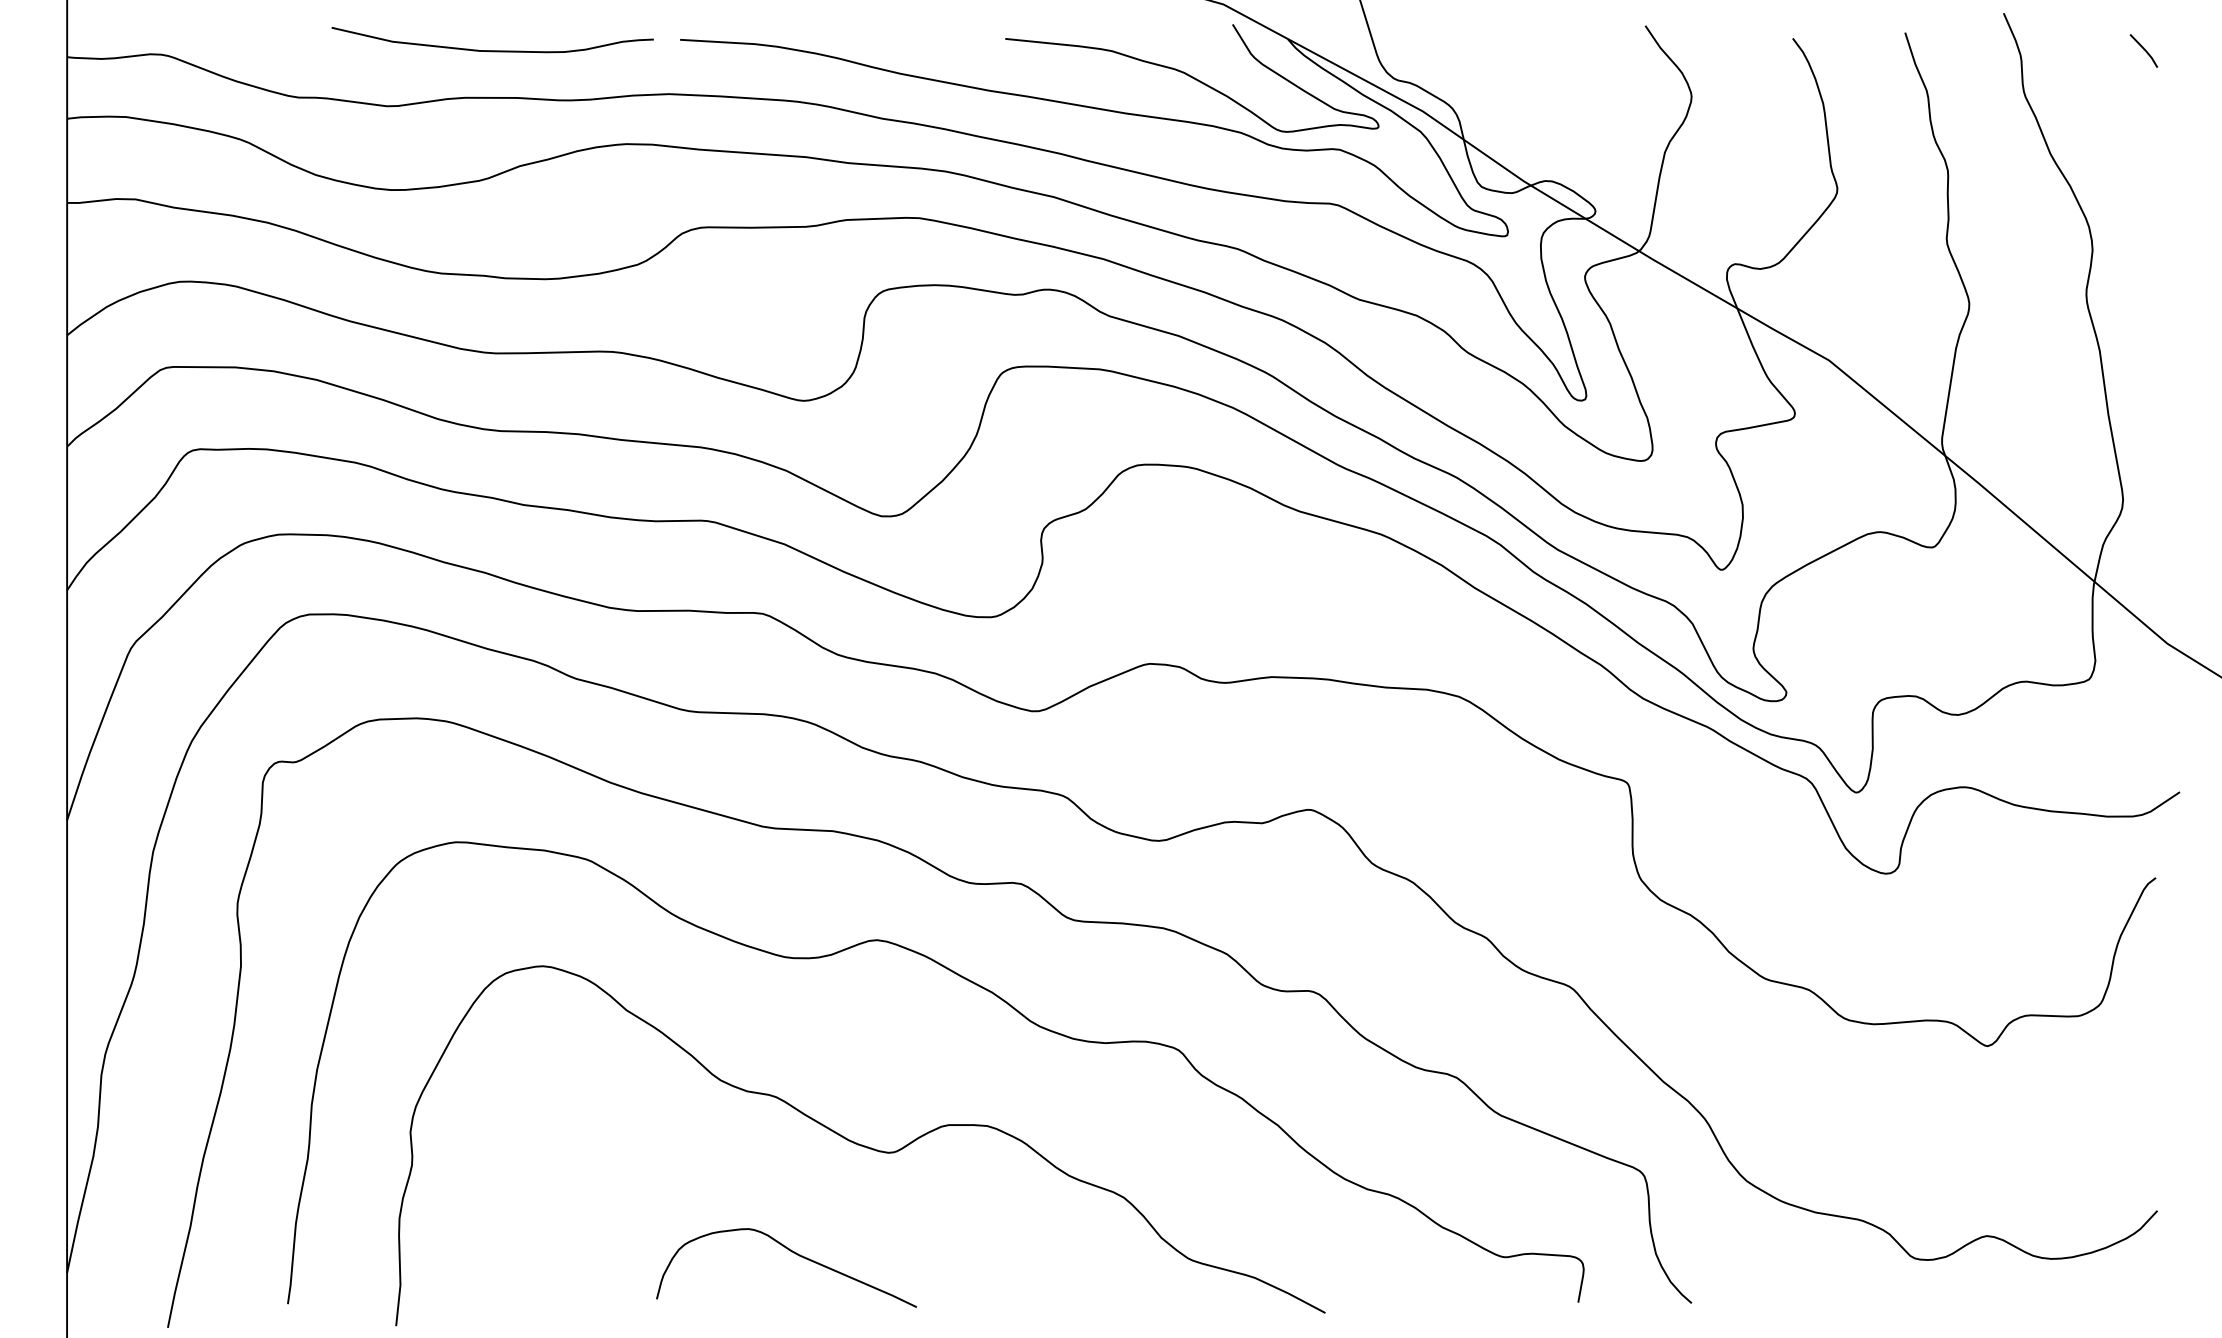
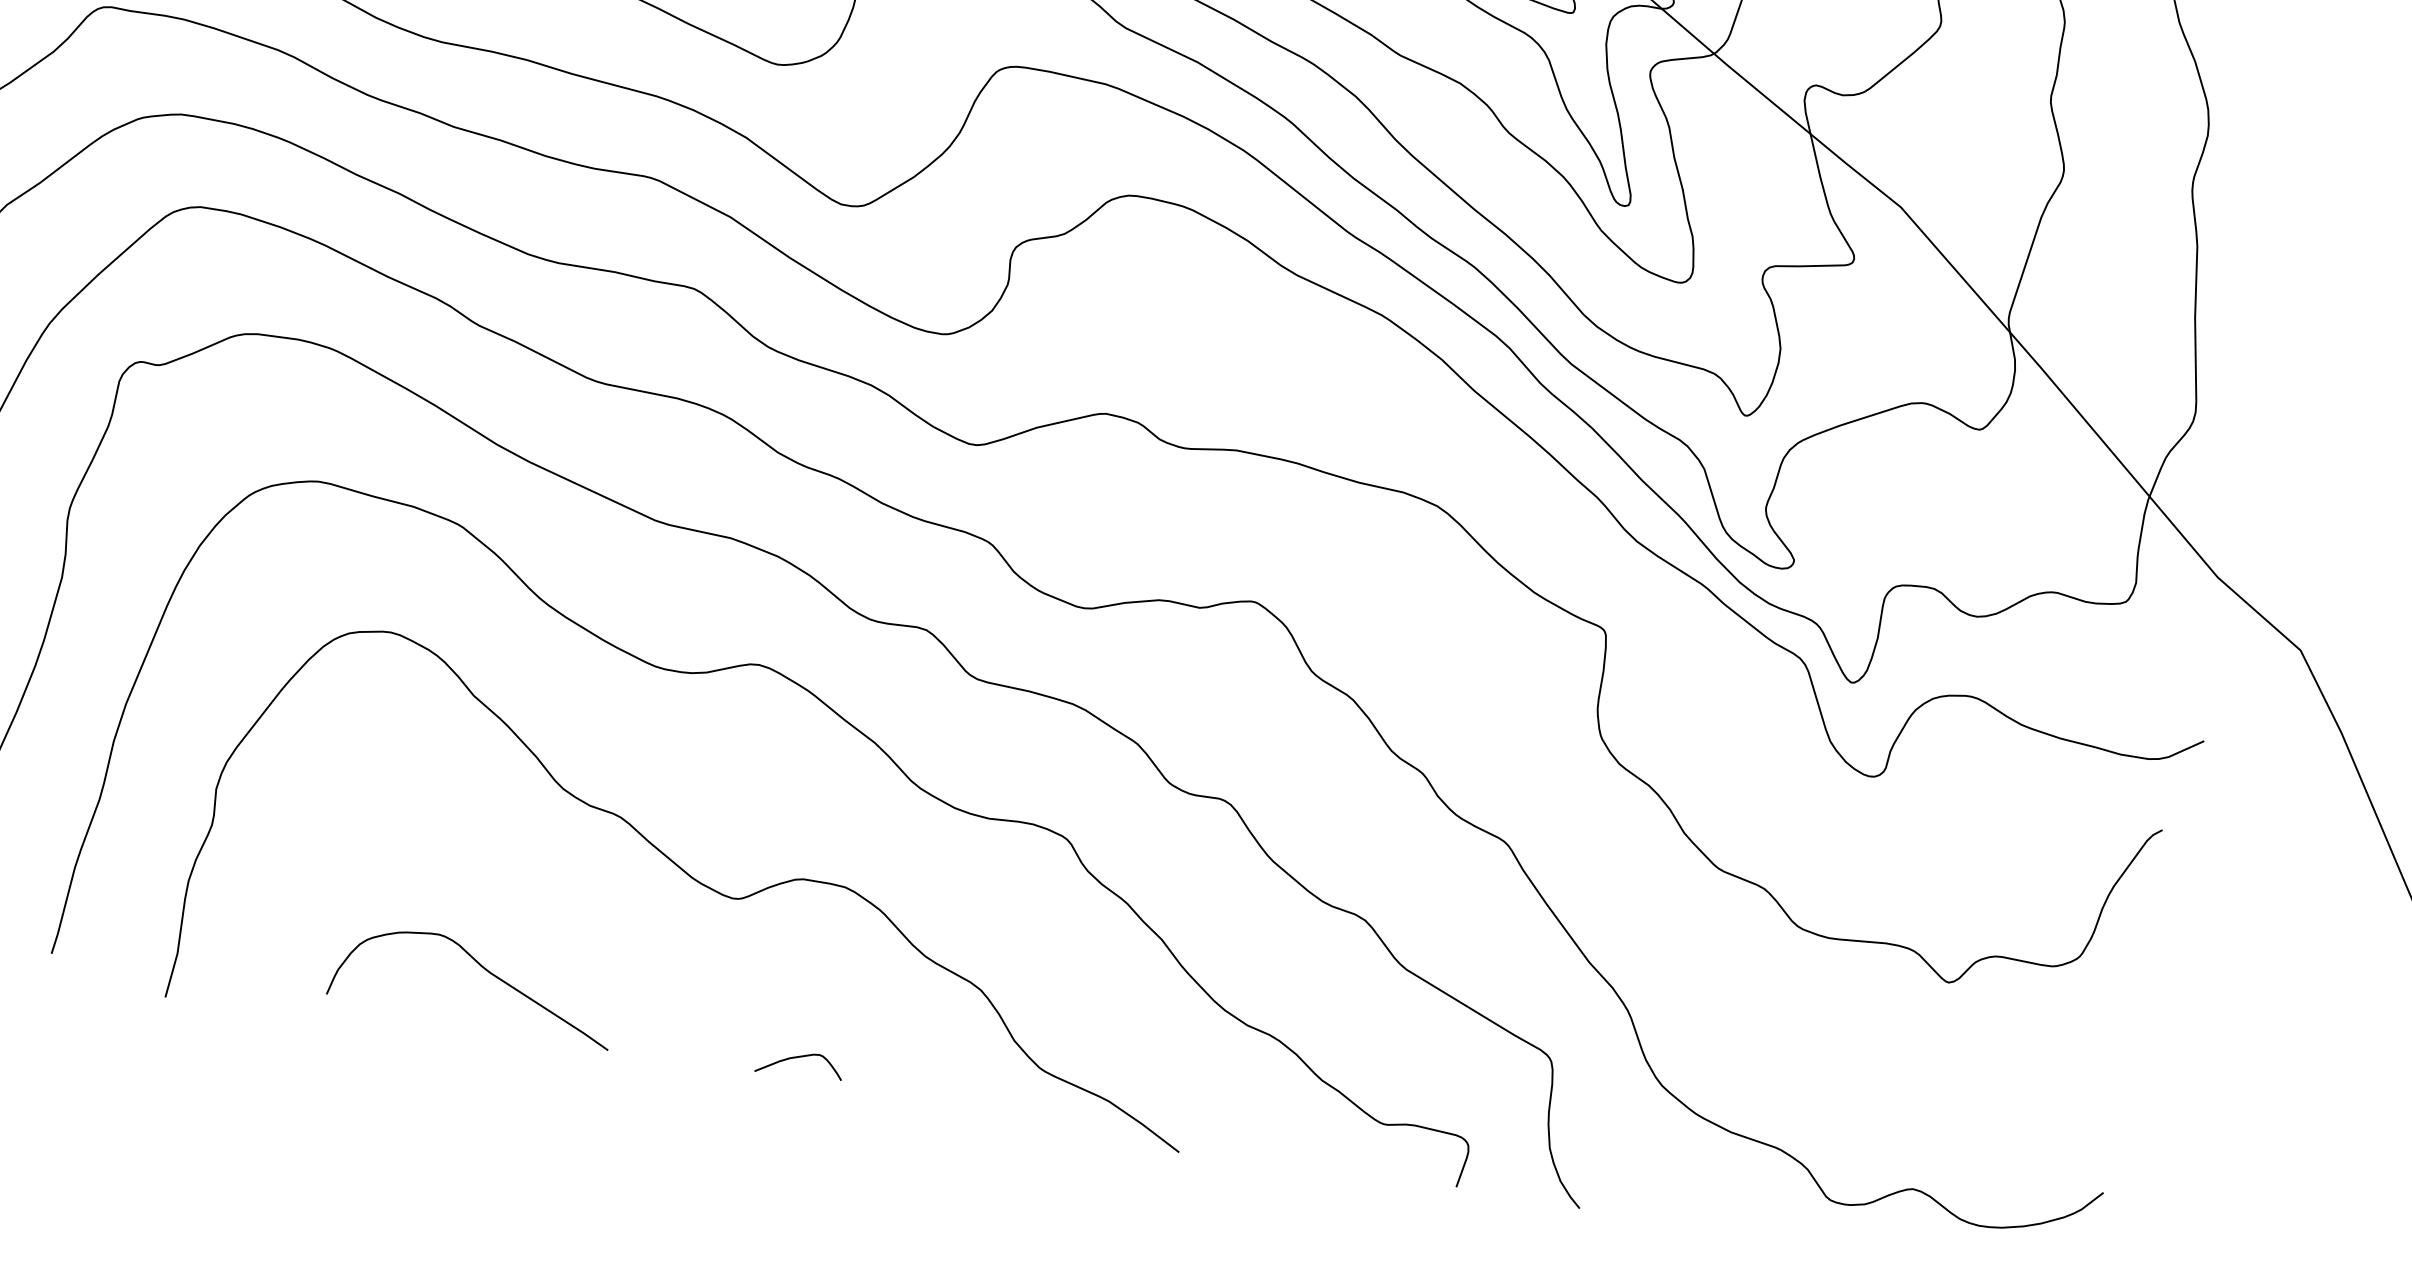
curve: (793, 1253) -> (483, 969), moved
curve: (971, 1285) -> (799, 1058), added

